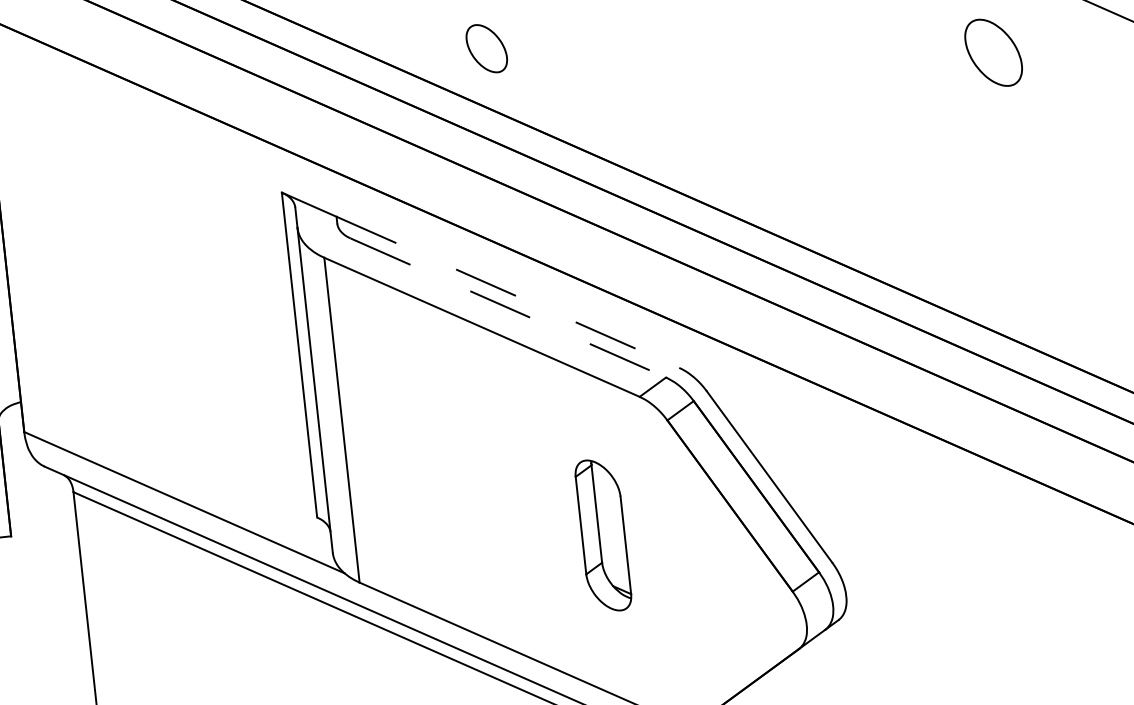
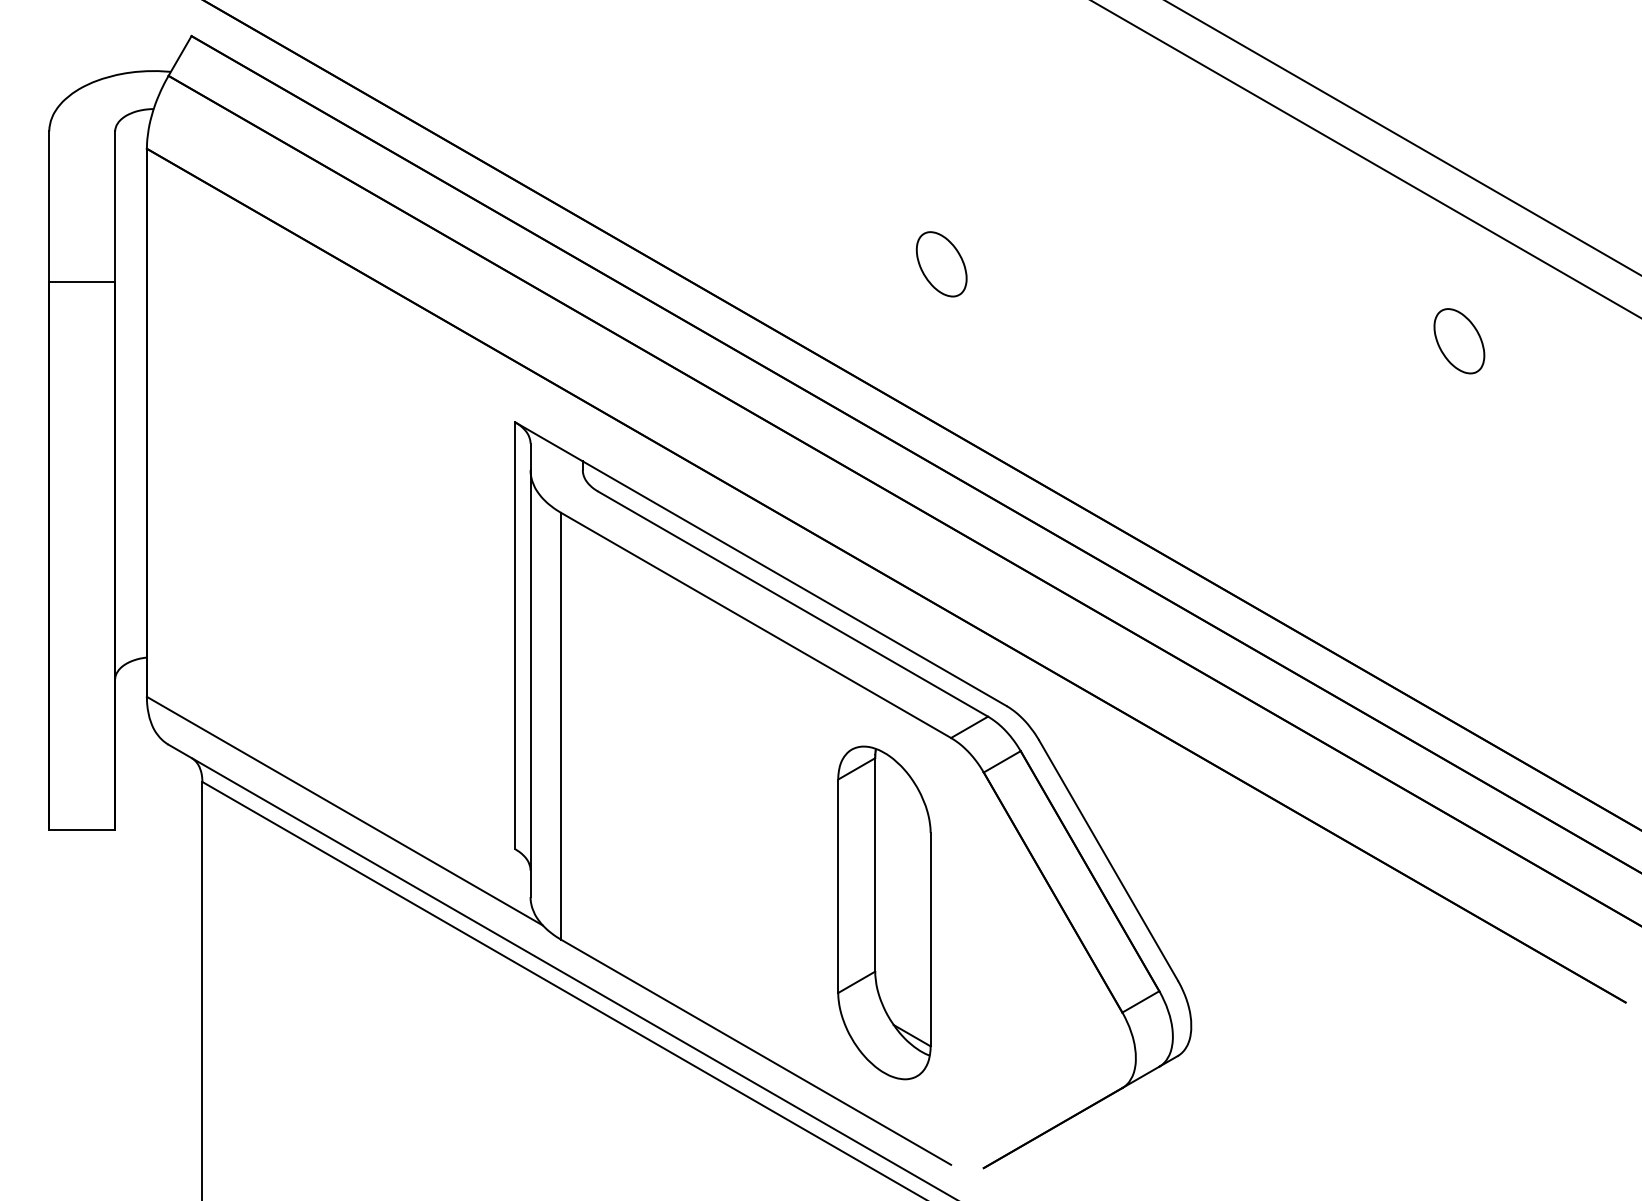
part: (486, 48) -> (941, 264), moved
part: (993, 53) -> (1459, 341), size x0.71
line: (507, 292) -> (794, 583), dashed -> solid
line: (508, 308) -> (793, 604), dashed -> solid
part: (603, 535) -> (884, 912), size x1.67

